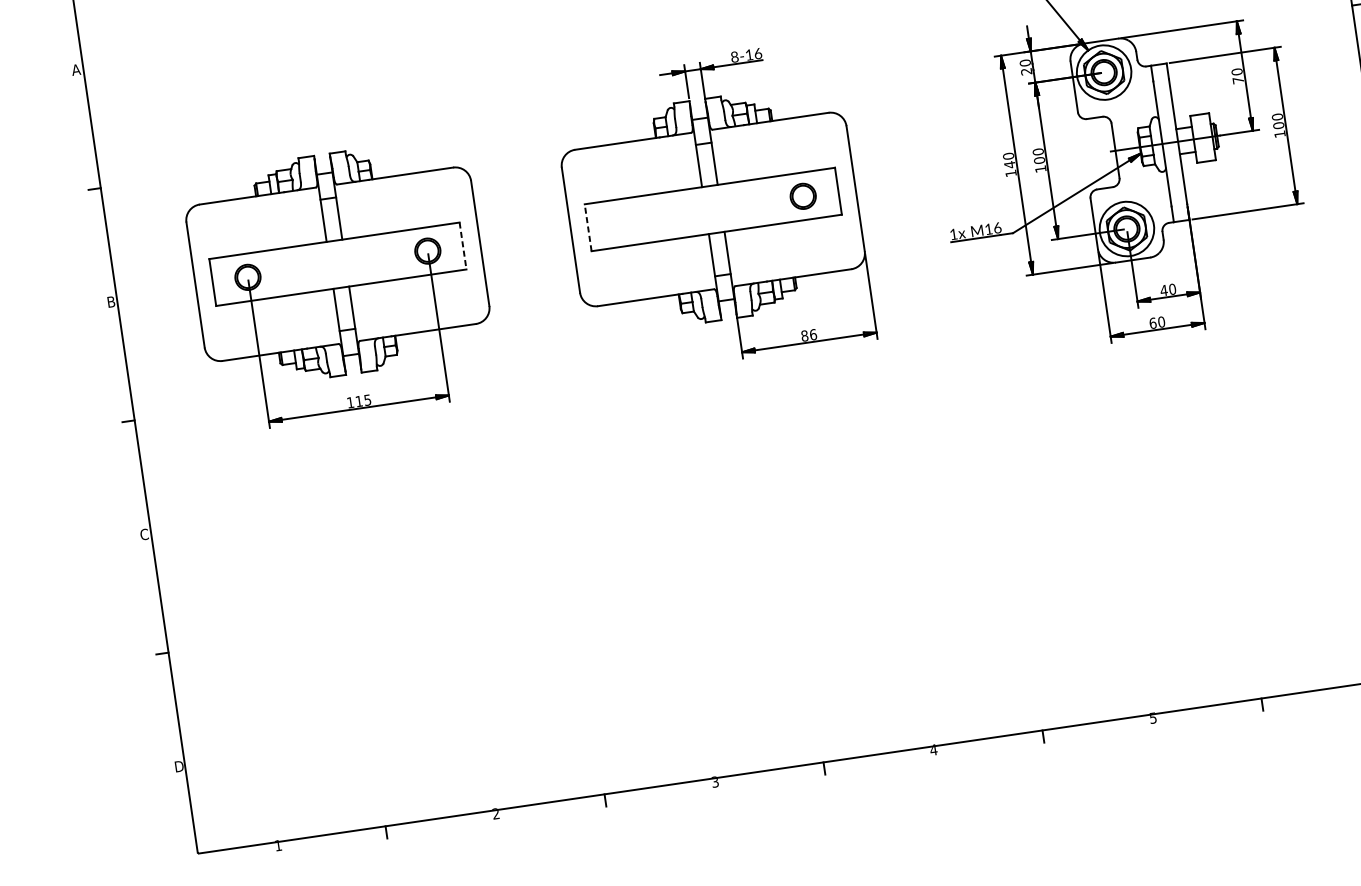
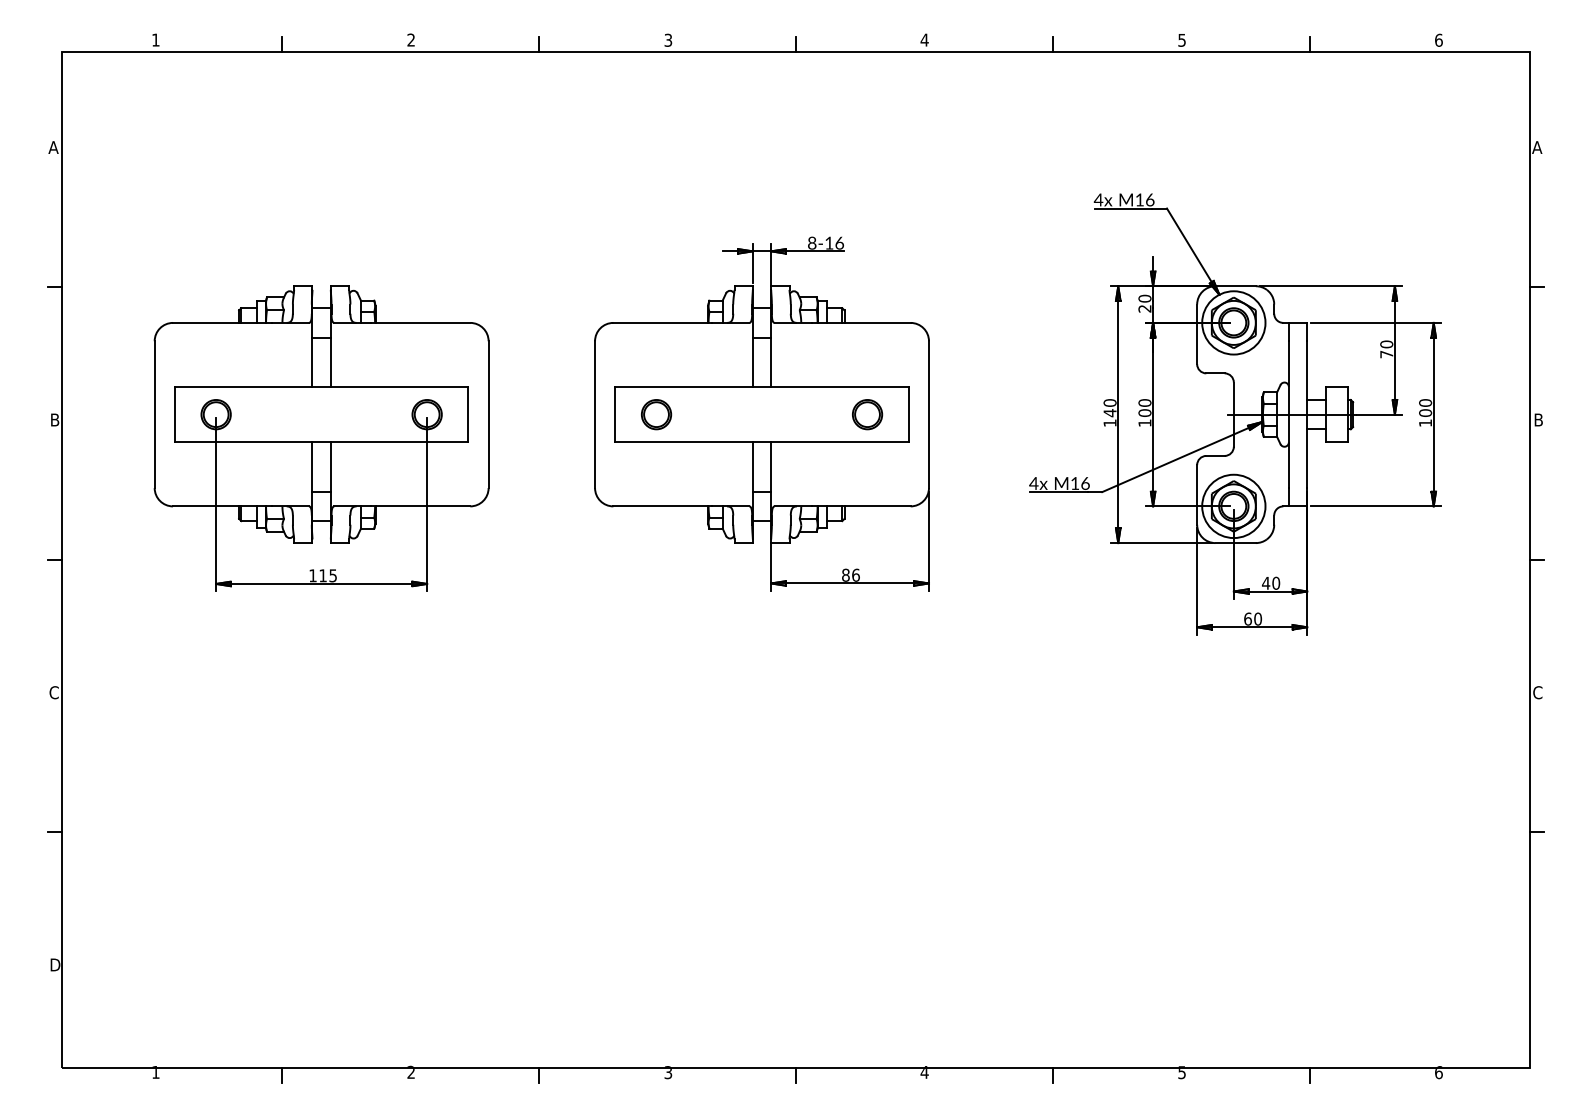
part: (623, 222) -> (656, 414), added
line: (588, 227) -> (615, 414), dashed -> solid
text: (953, 234) -> (1033, 483), 1x -> 4x
line: (463, 245) -> (468, 414), dashed -> solid

